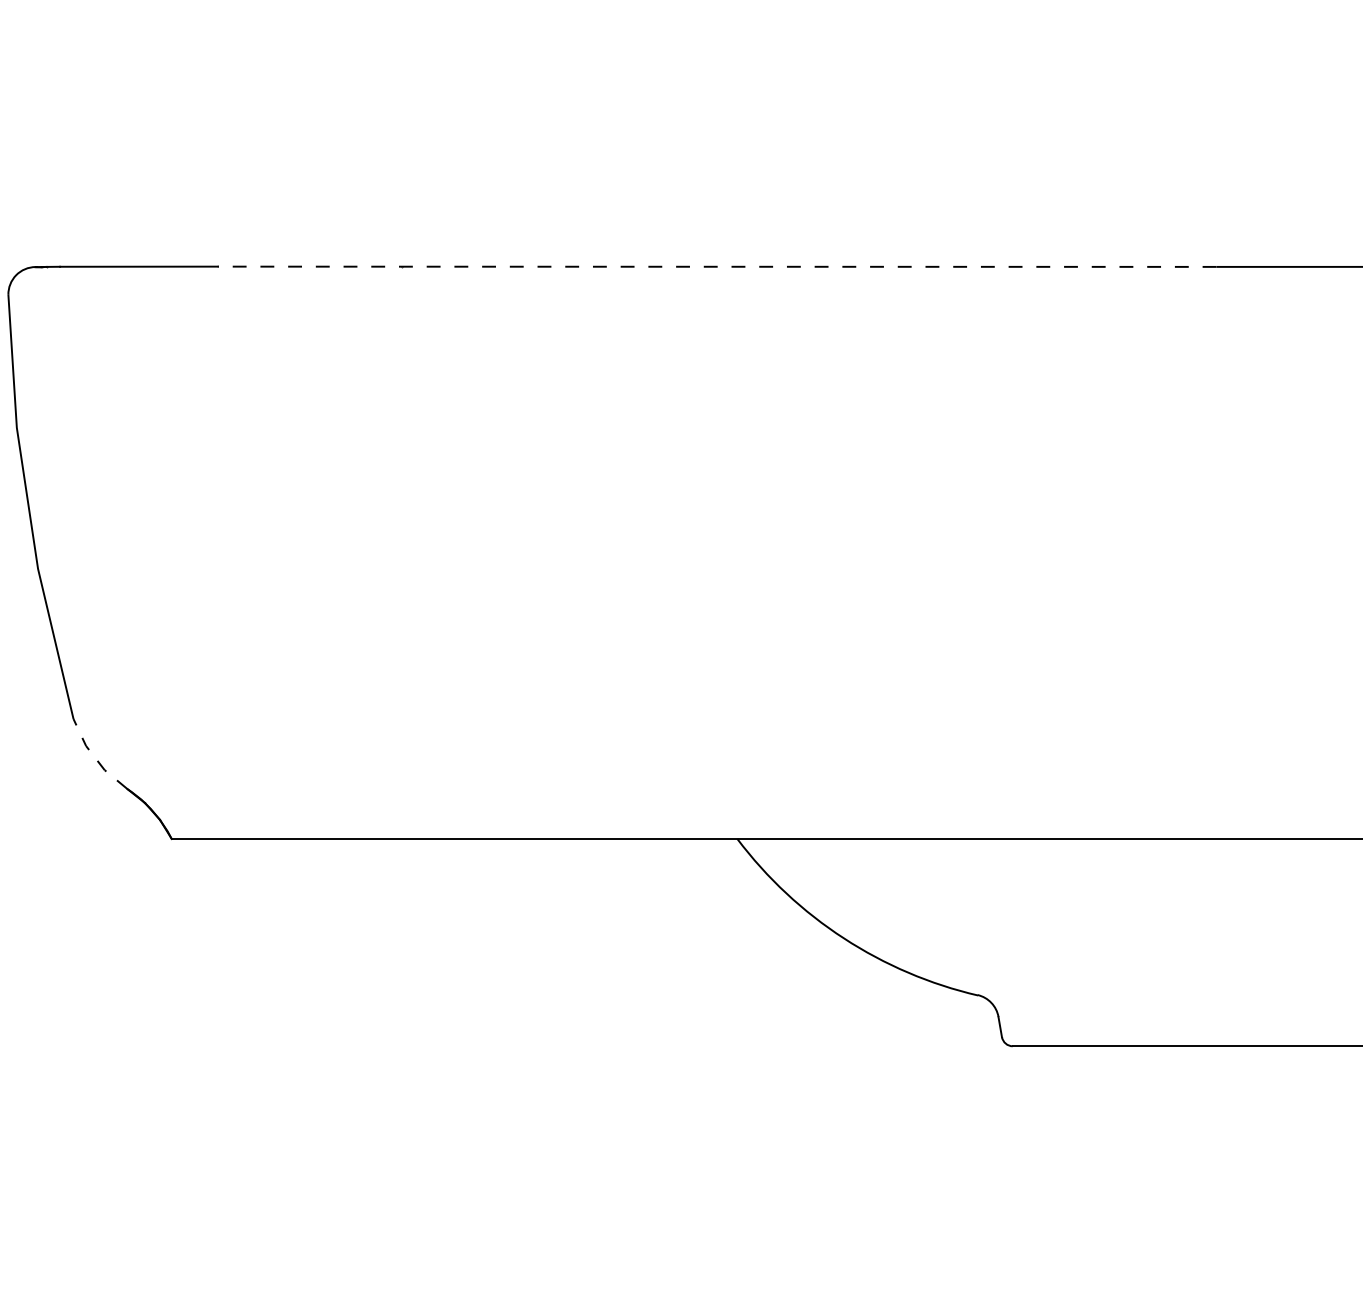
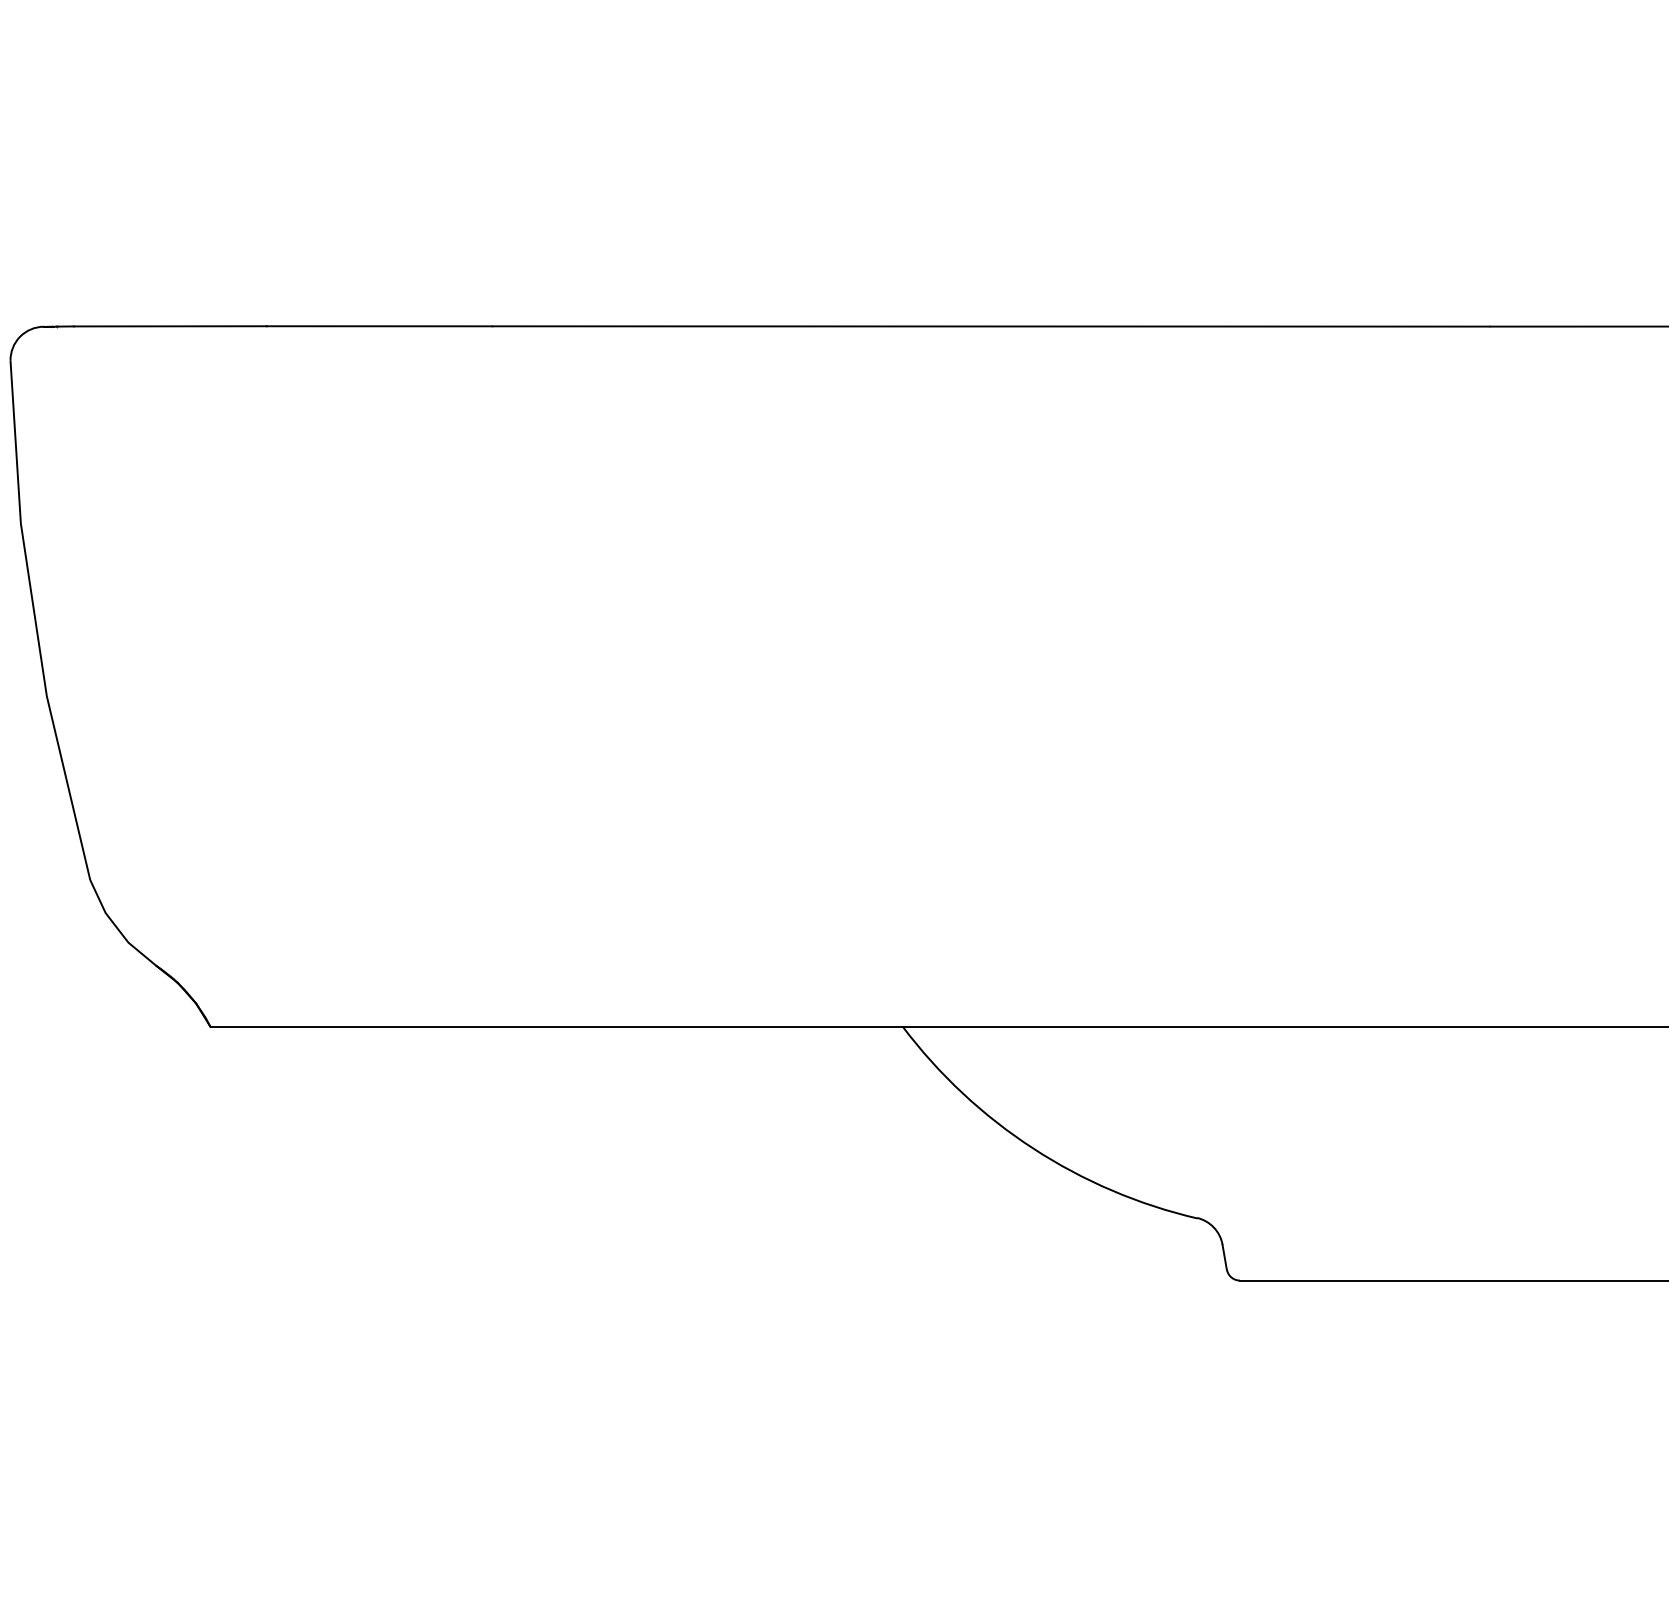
line: (716, 266) -> (877, 326), dashed -> solid
line: (95, 757) -> (117, 927), dashed -> solid

